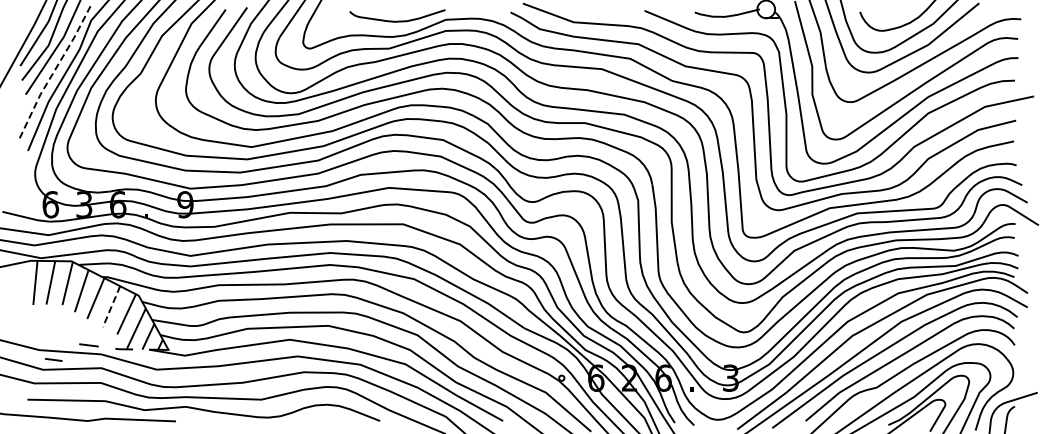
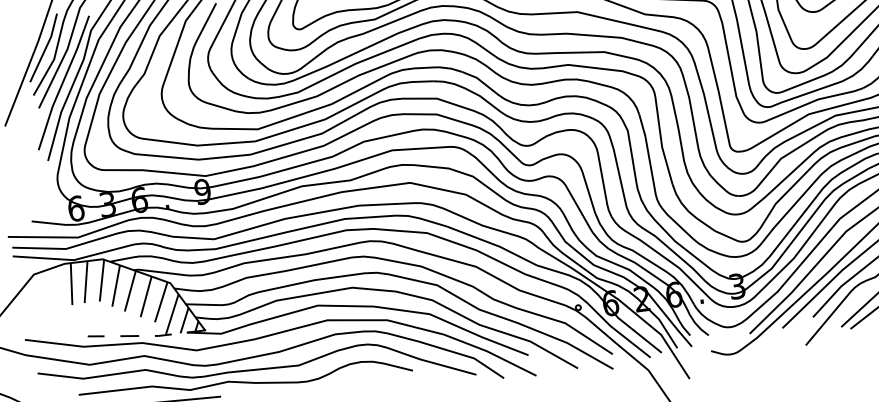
line: (54, 70) -> (62, 82), dashed -> solid
line: (111, 307) -> (146, 297), dashed -> solid
line: (53, 359) -> (95, 335), moved

